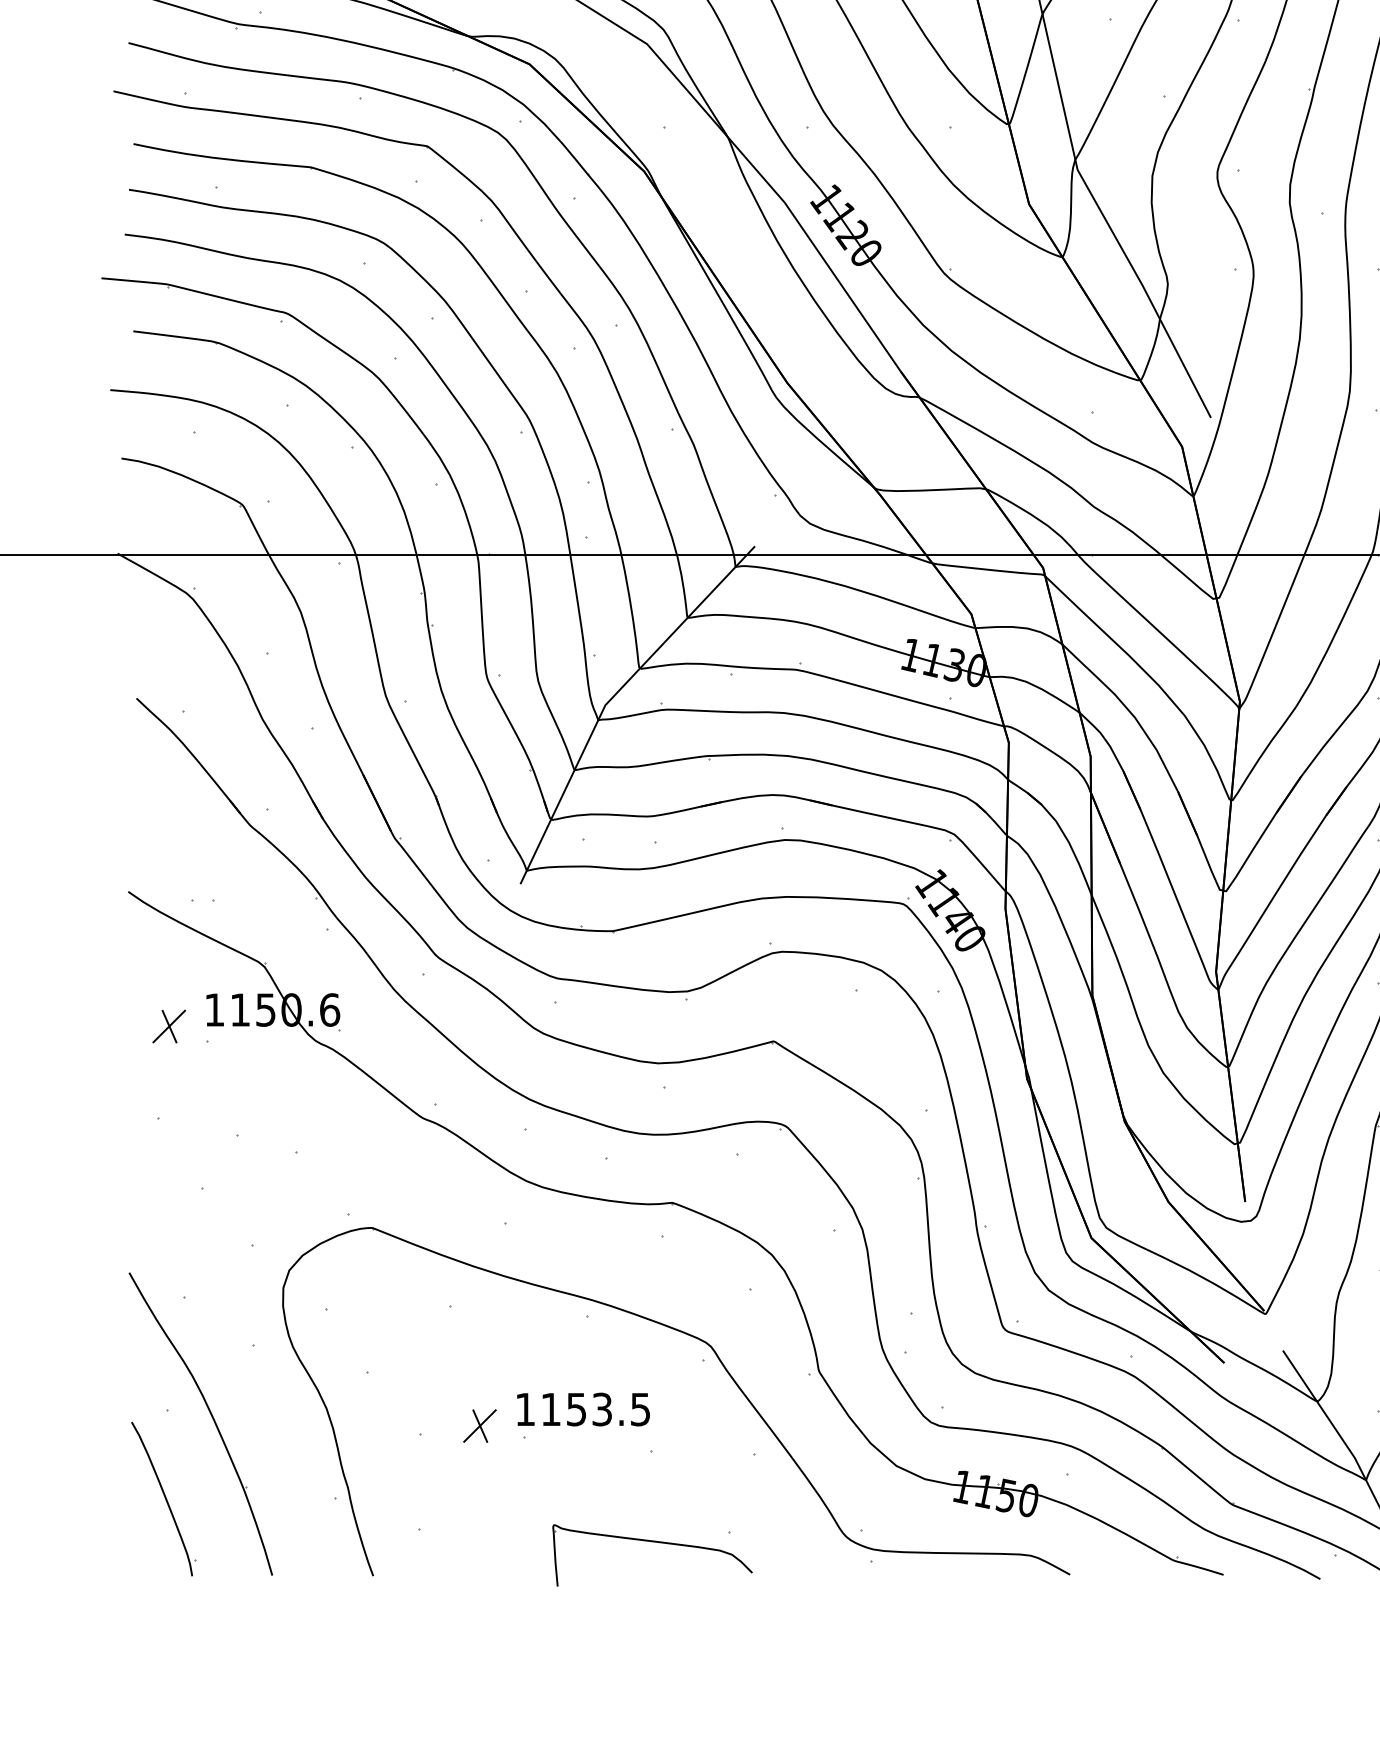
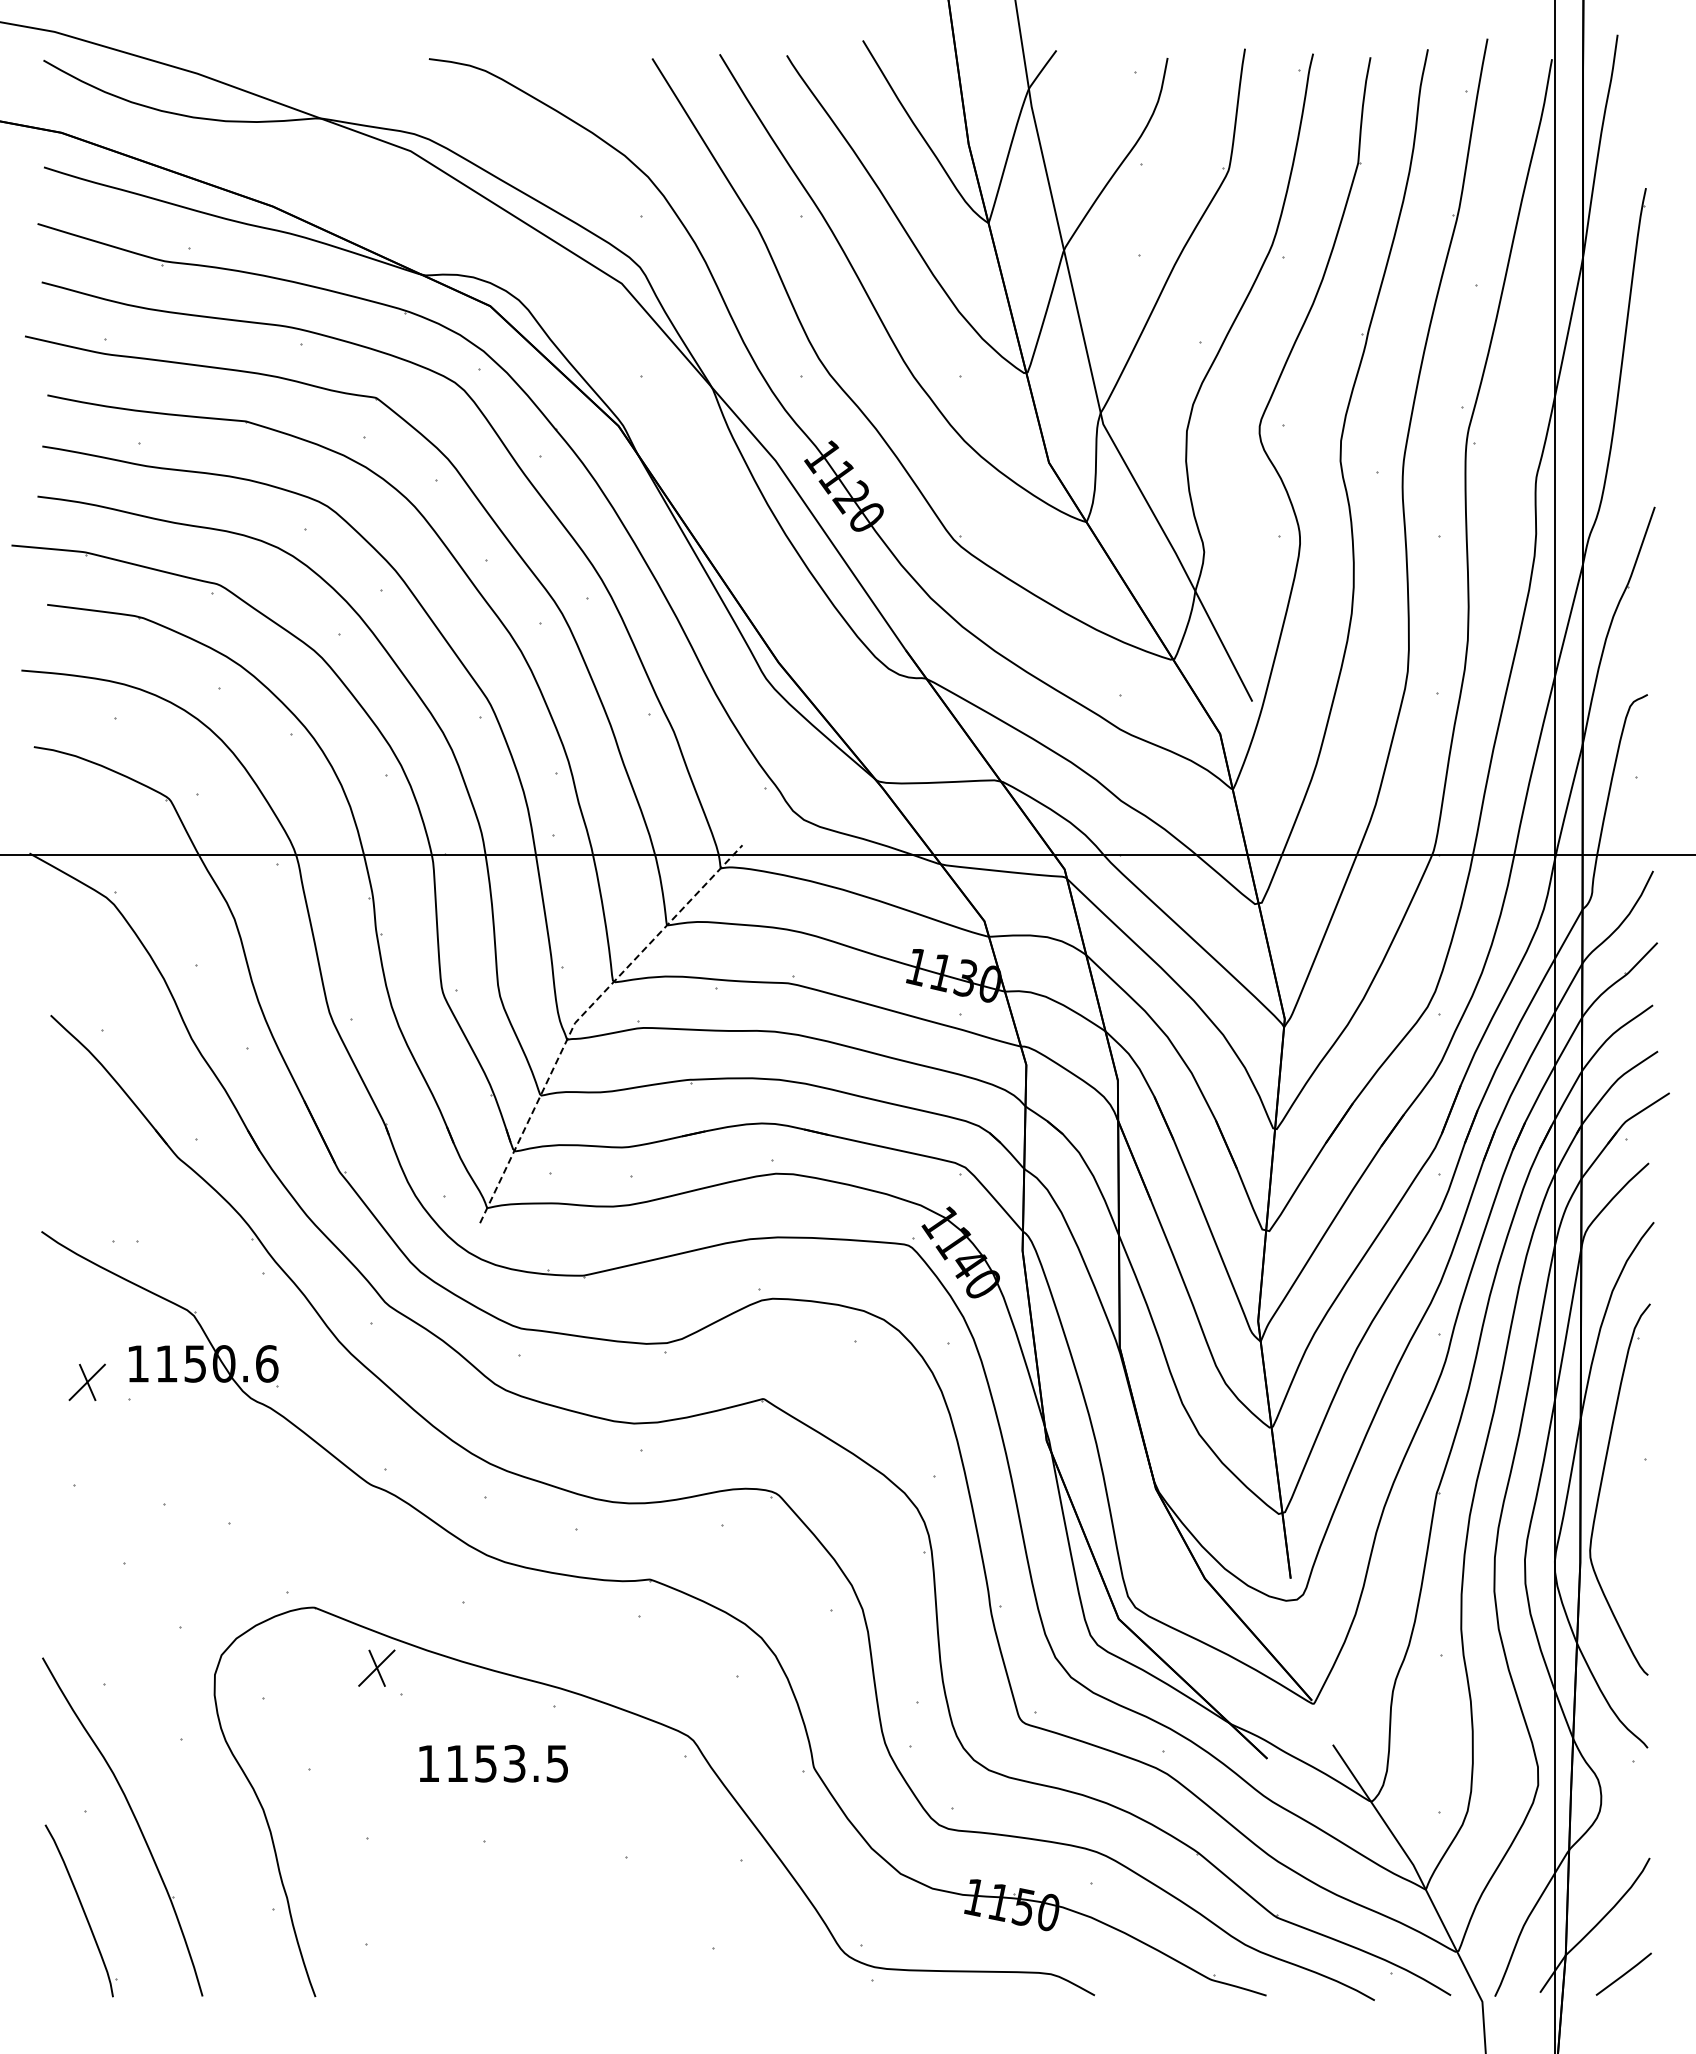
line: (611, 698) -> (582, 1015), solid -> dashed
text: (583, 1409) -> (493, 1763), moved
part: (479, 1425) -> (376, 1667), moved
part: (653, 1542) -> (628, 1959), removed

